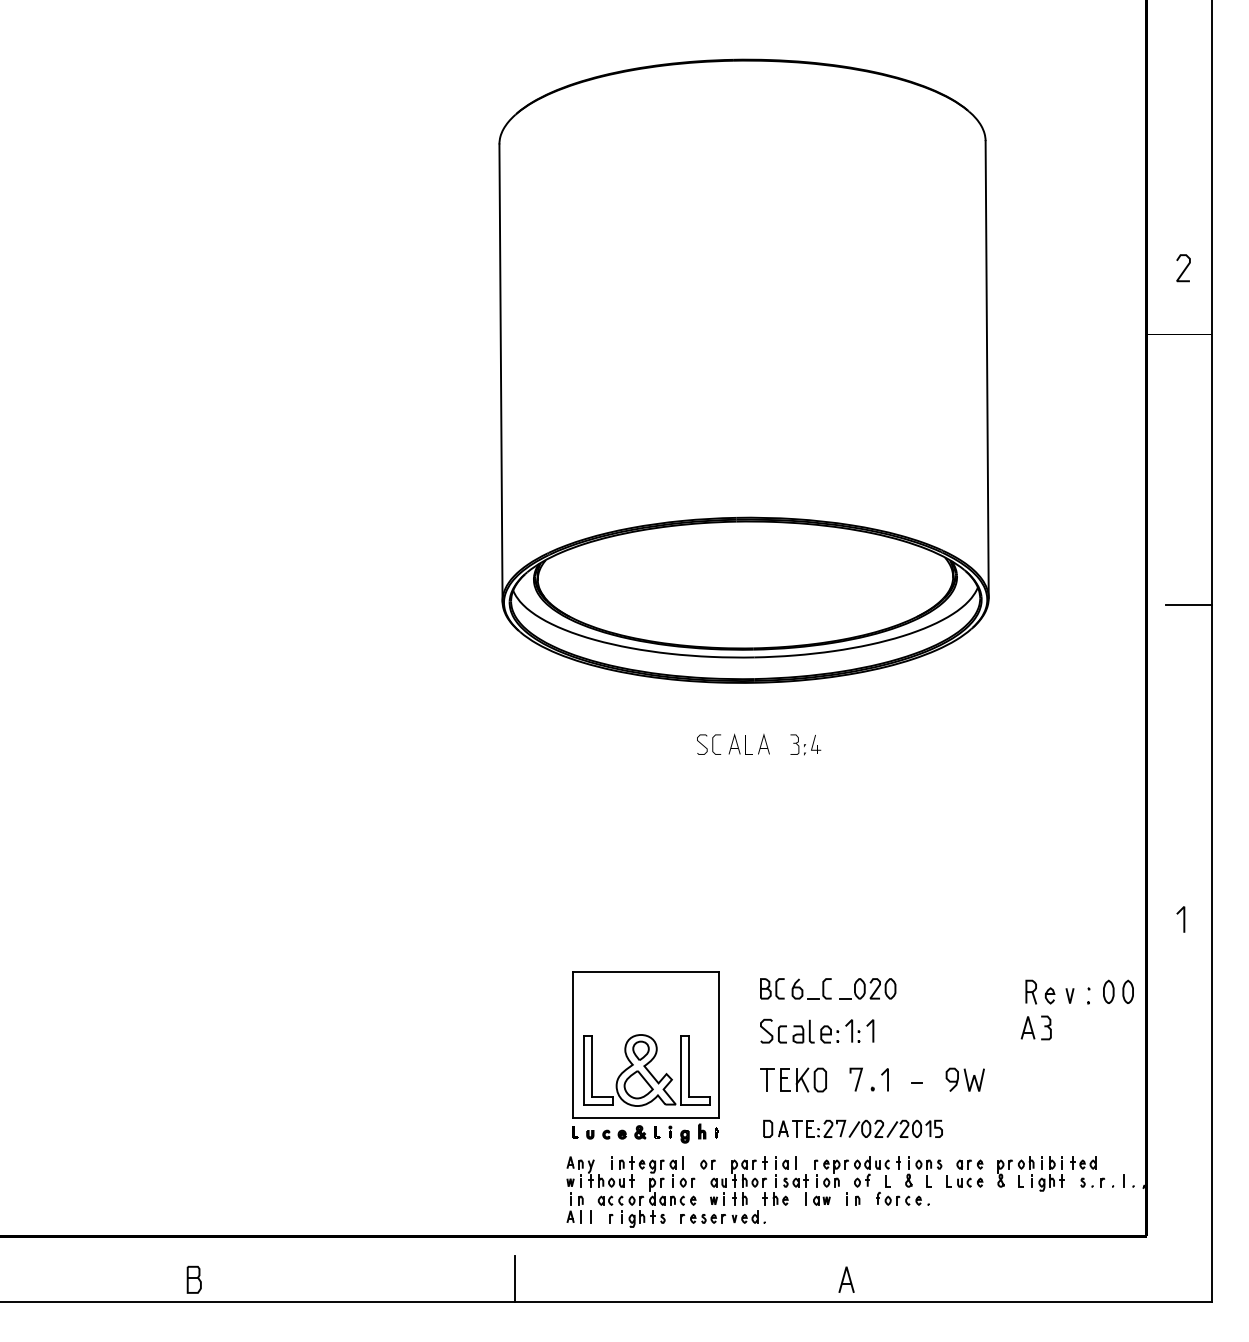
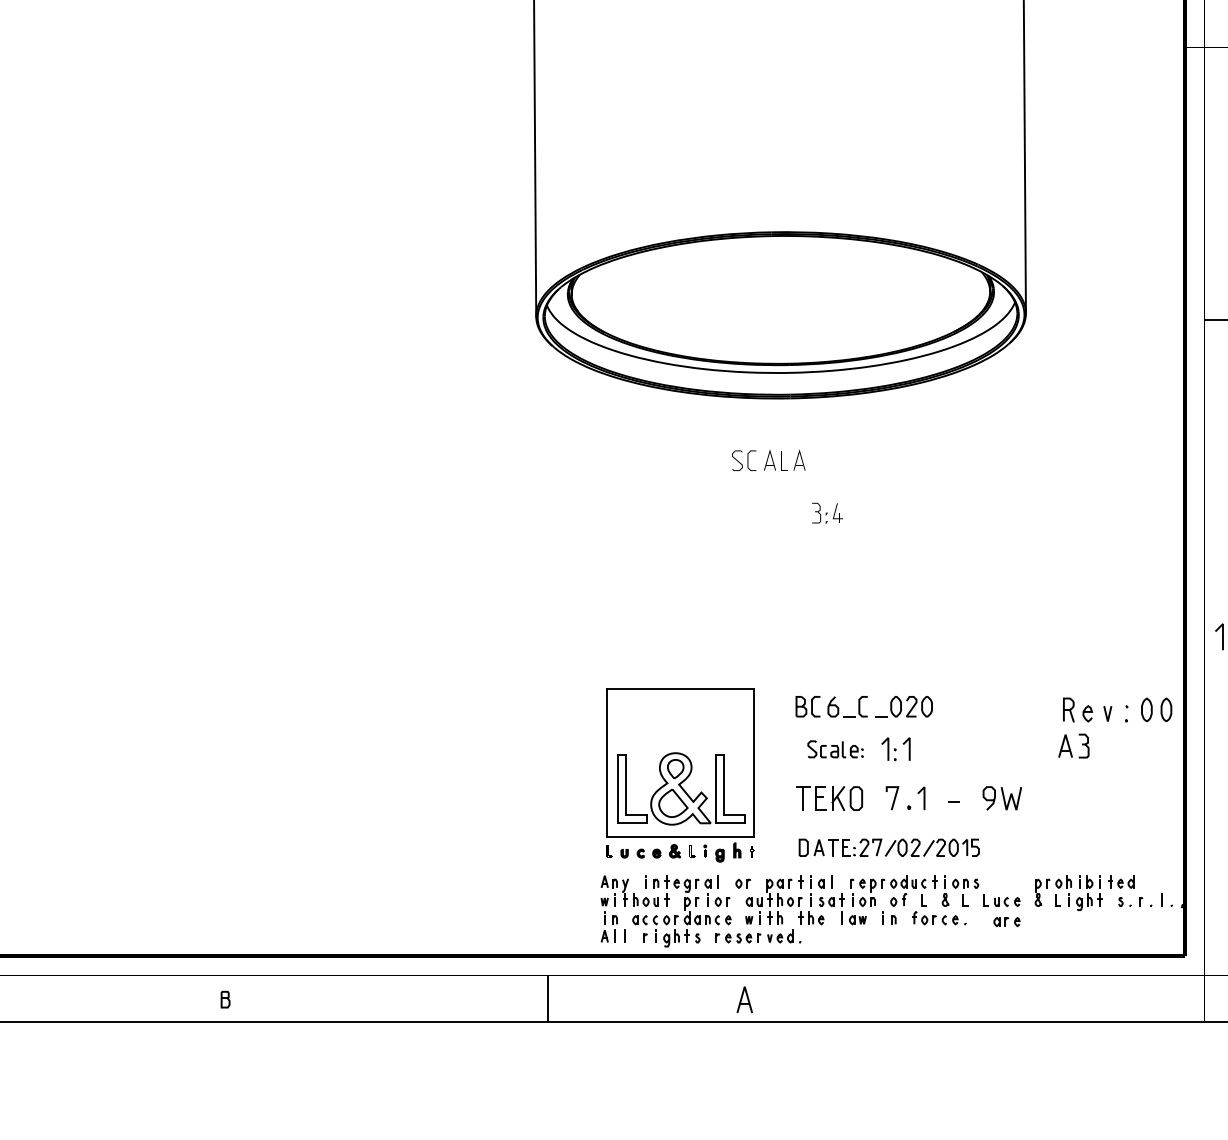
part: (805, 744) -> (827, 512), moved
part: (799, 1030) -> (835, 748), size x0.7
part: (969, 1164) -> (1006, 921), moved
part: (193, 1279) -> (224, 999), size x0.6
part: (846, 1279) -> (744, 999), moved

